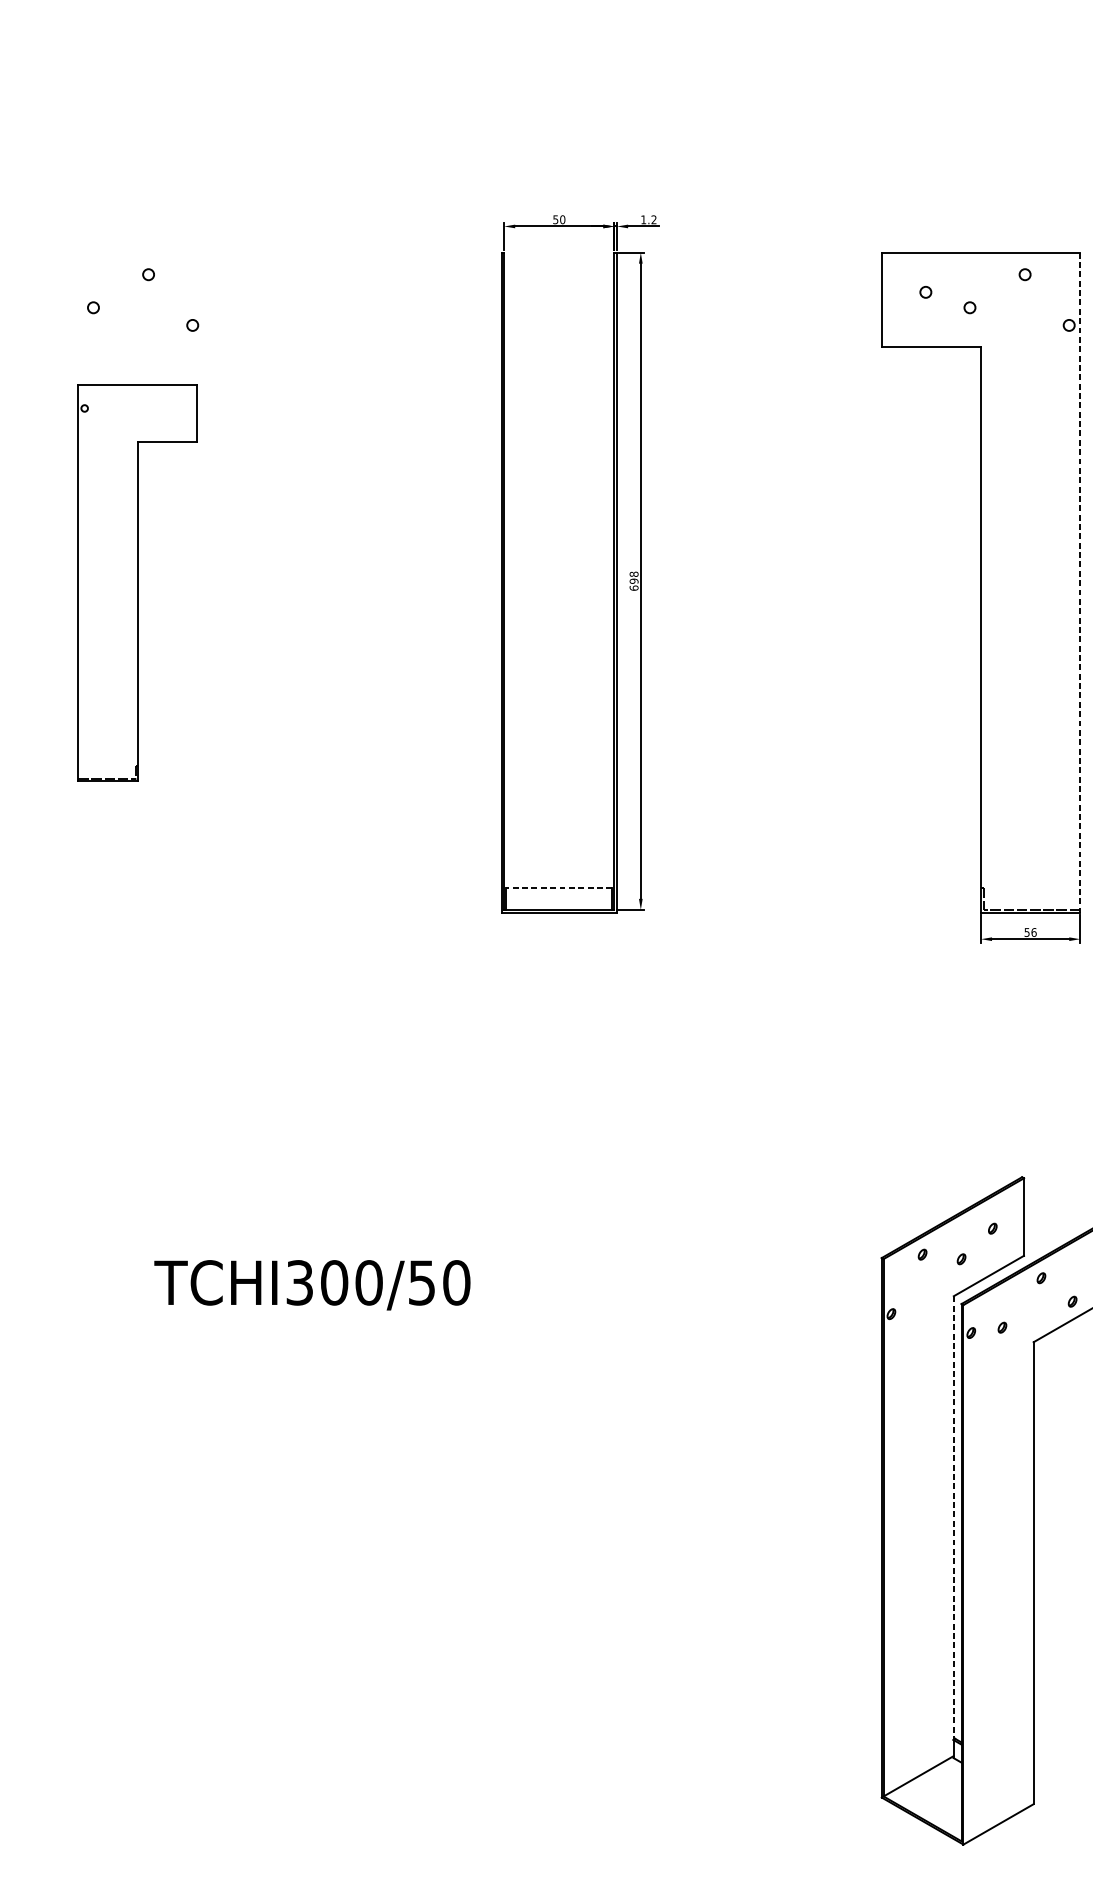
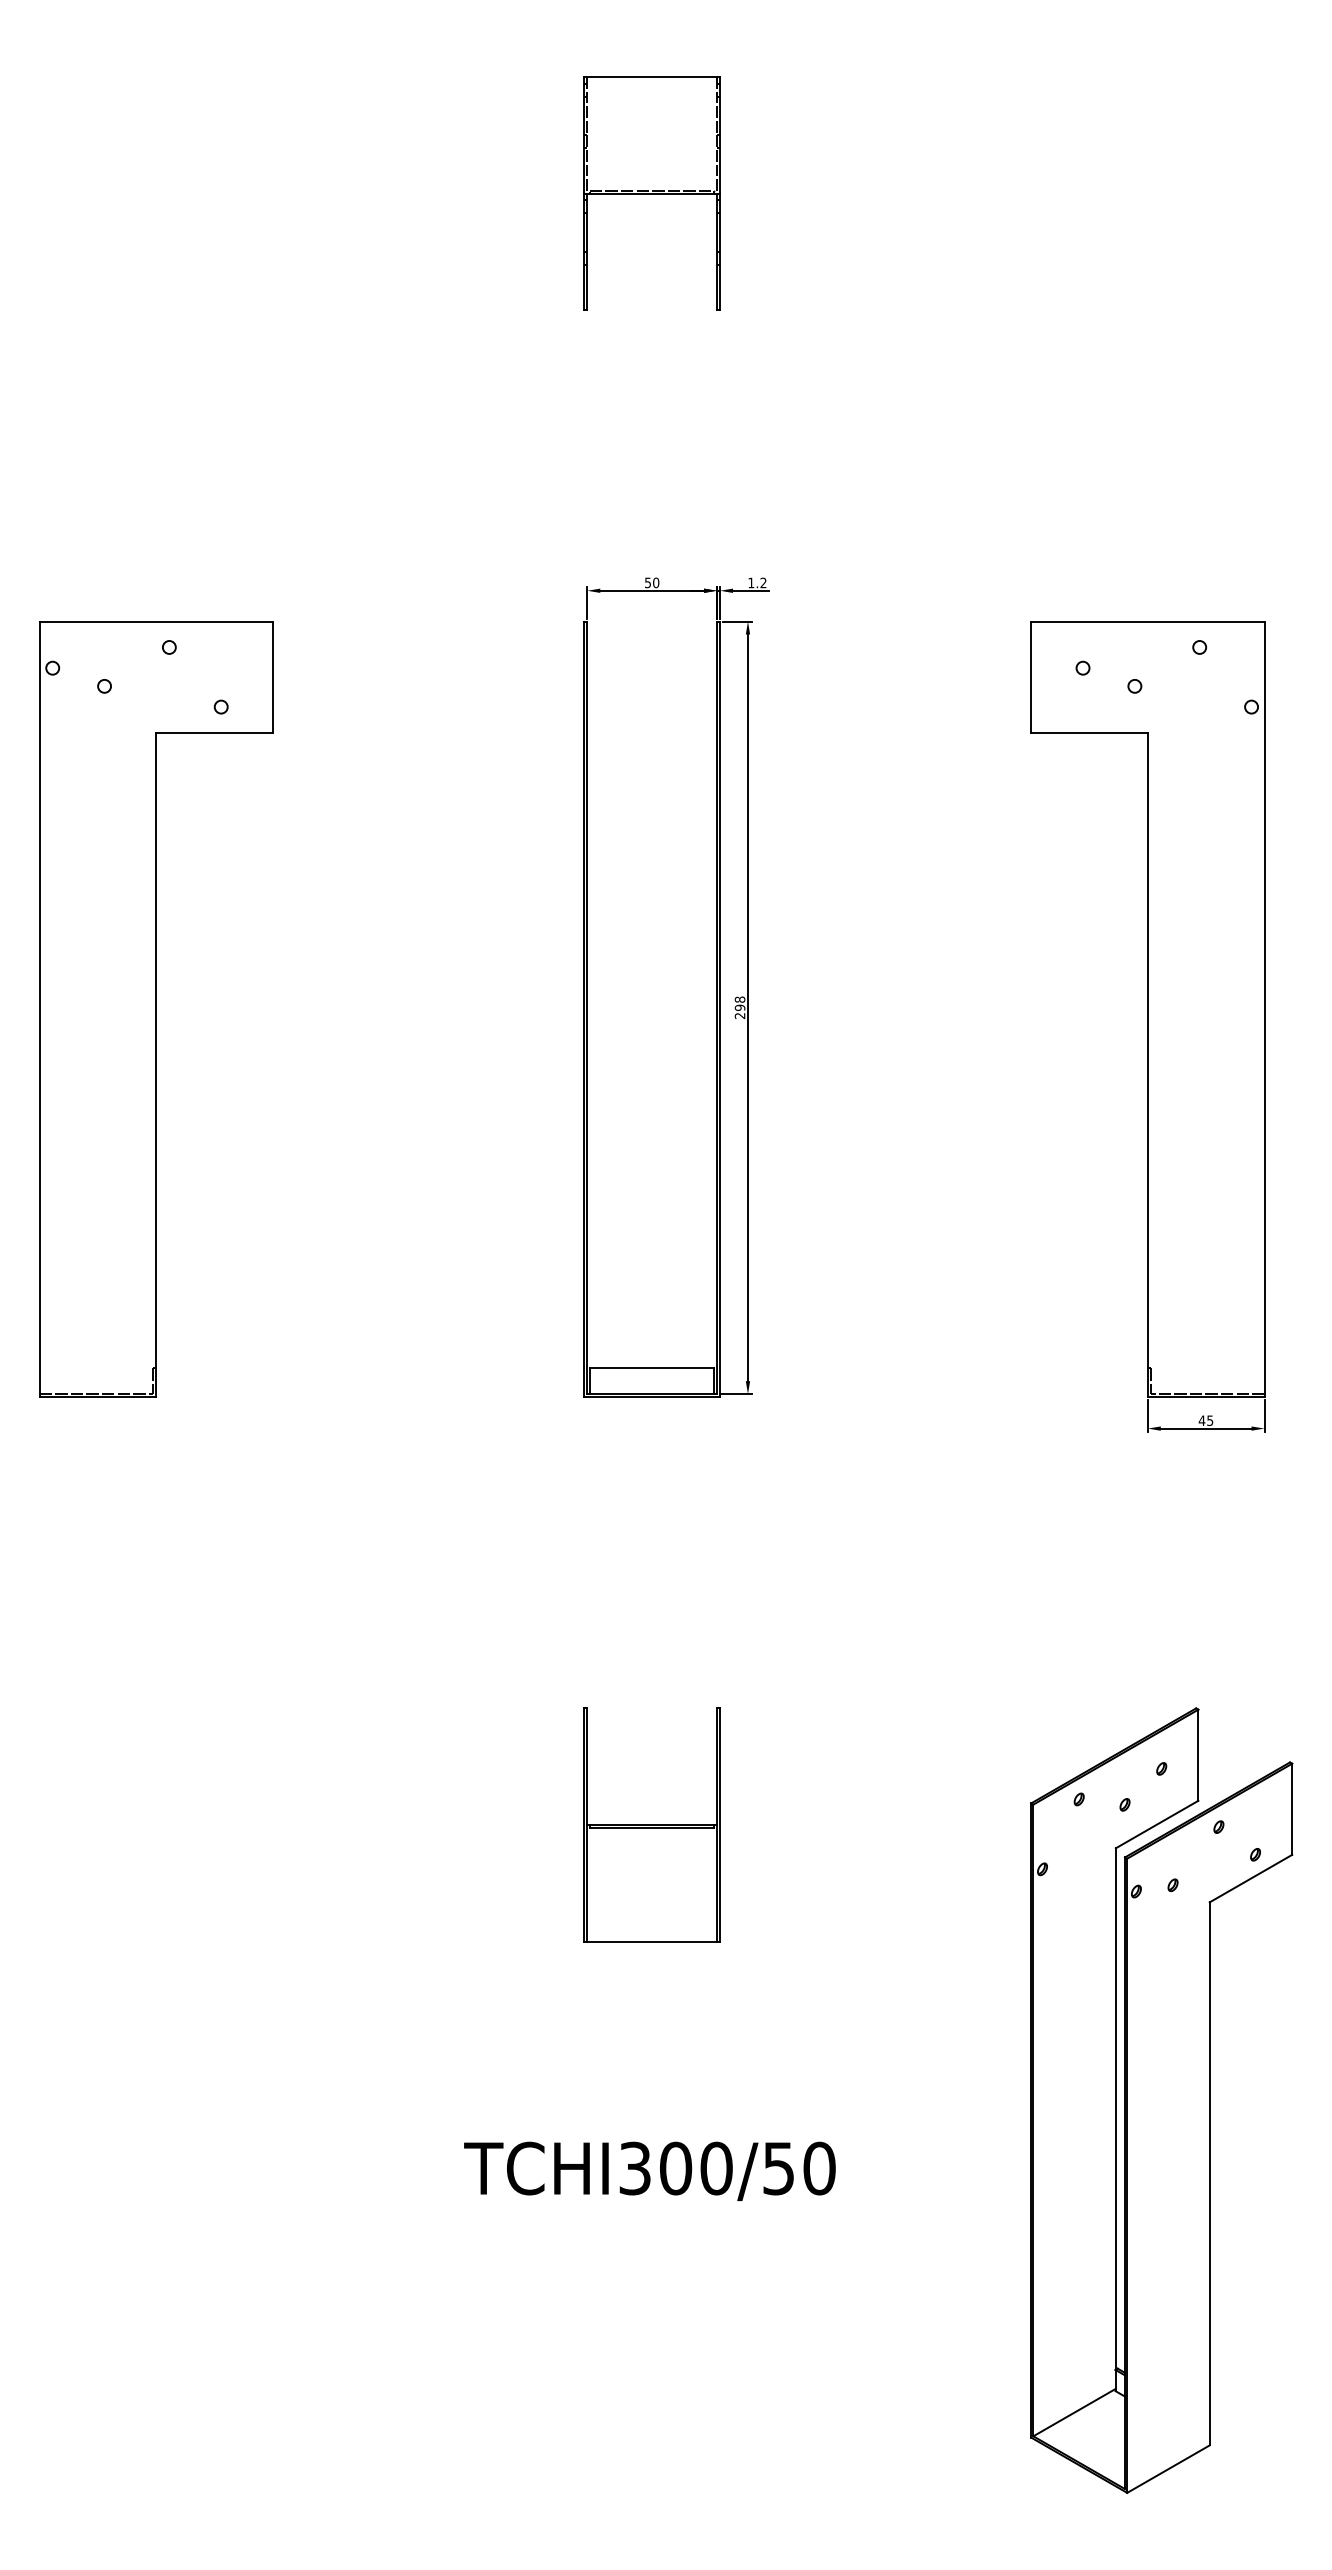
part: (137, 582) -> (156, 1009), size x1.67
line: (1080, 582) -> (1264, 1009), dashed -> solid
text: (633, 587) -> (739, 1015), 698 -> 298
line: (558, 888) -> (651, 1368), dashed -> solid
text: (1030, 932) -> (1205, 1420), 56 -> 45
part: (558, 1276) -> (651, 1824), added
text: (312, 1284) -> (649, 2170), moved
line: (953, 1518) -> (1115, 2109), dashed -> solid

